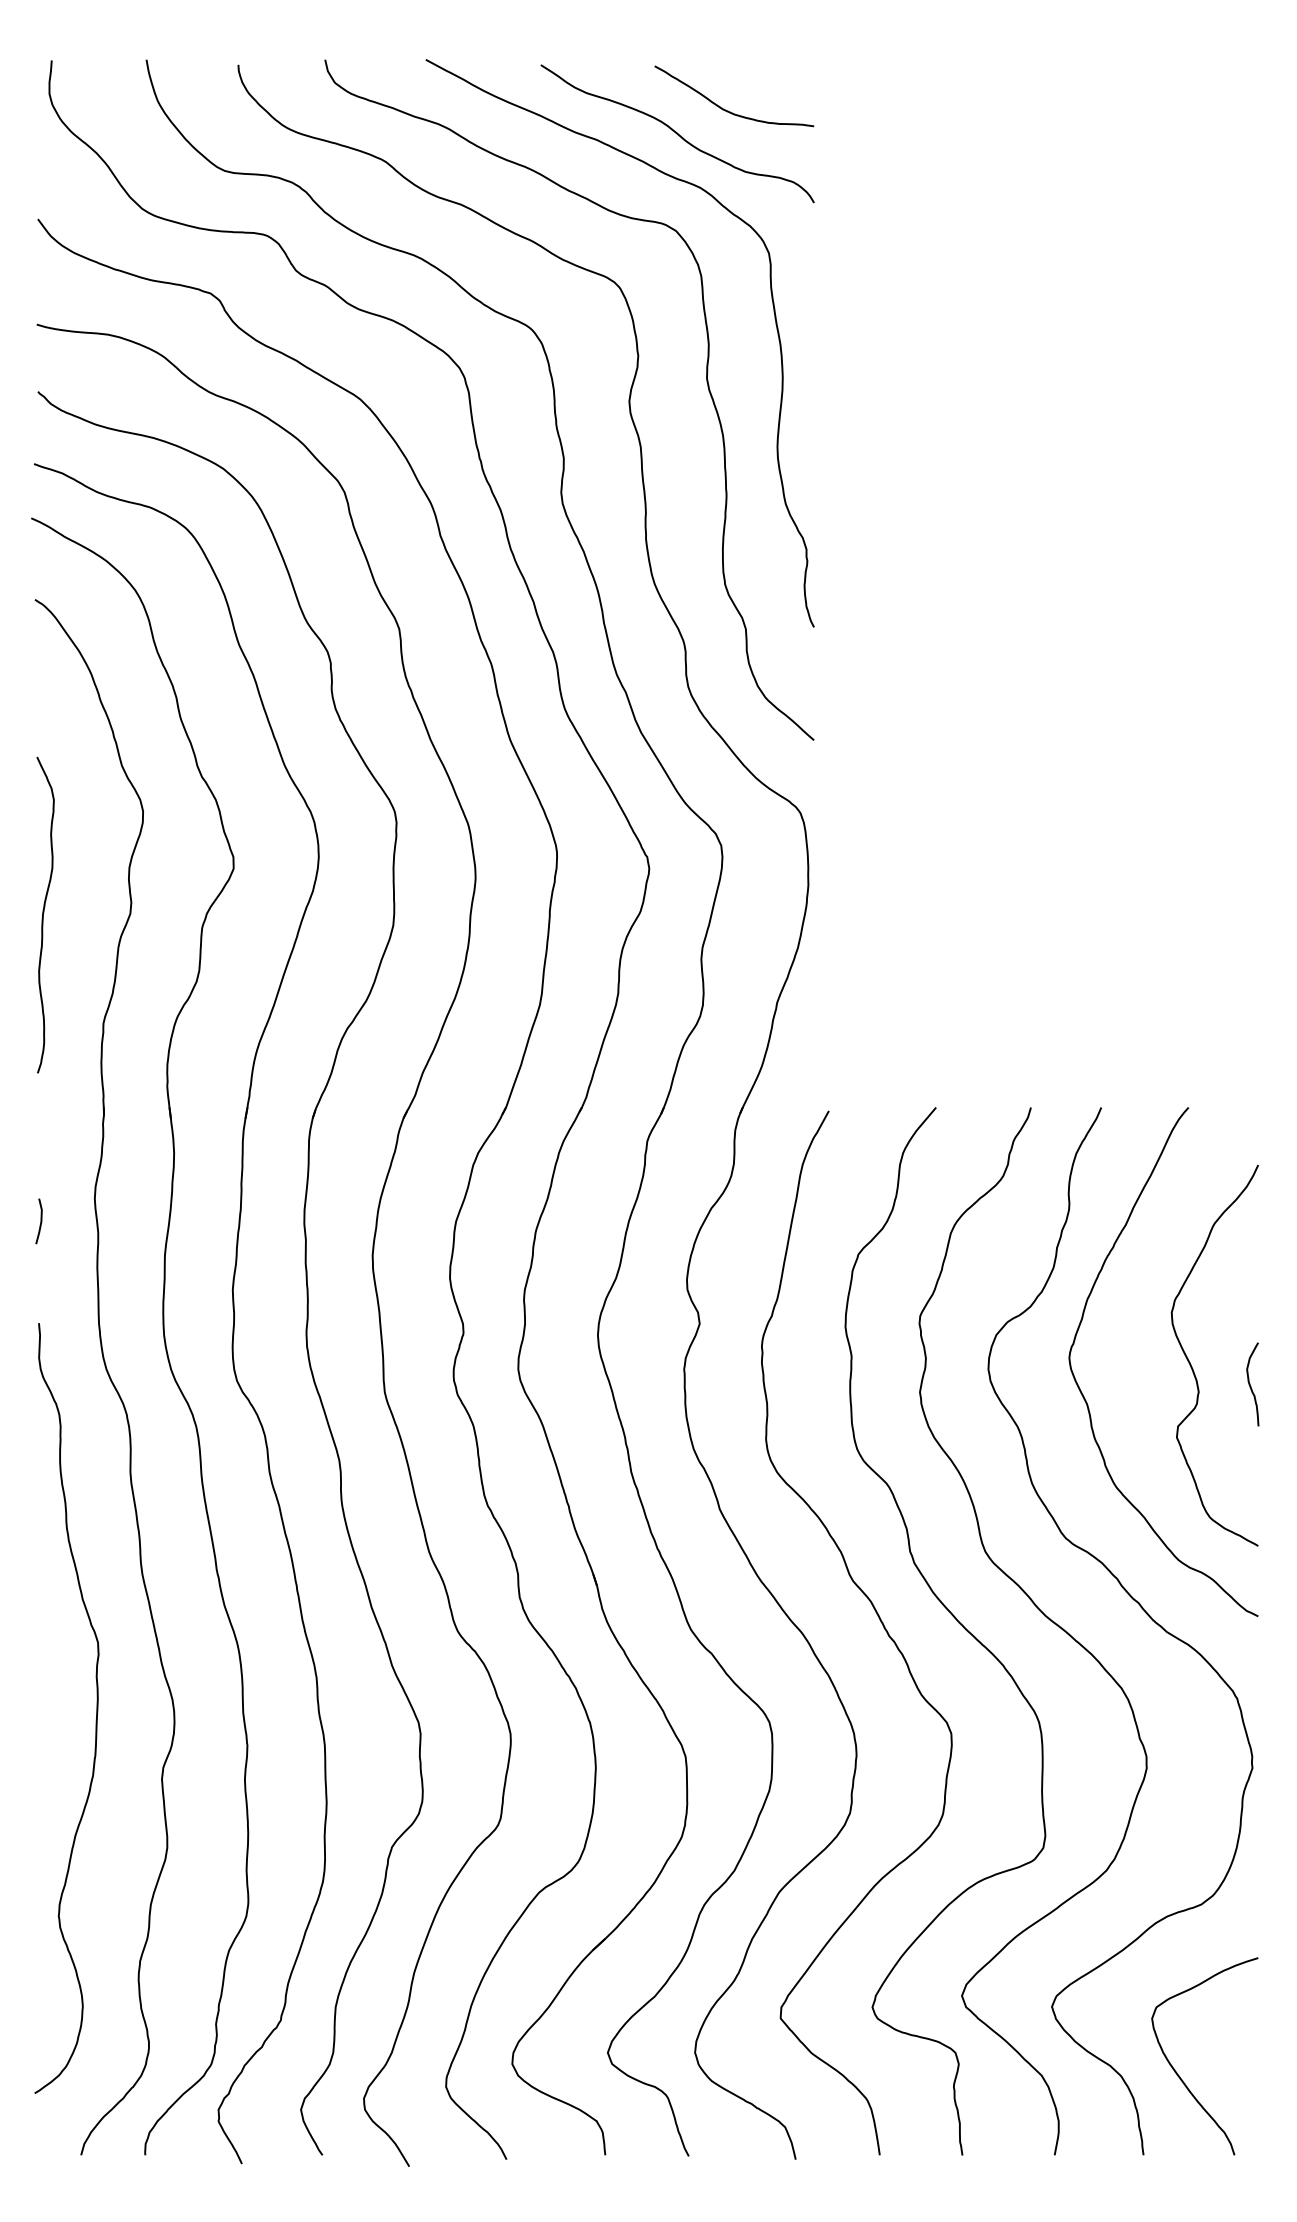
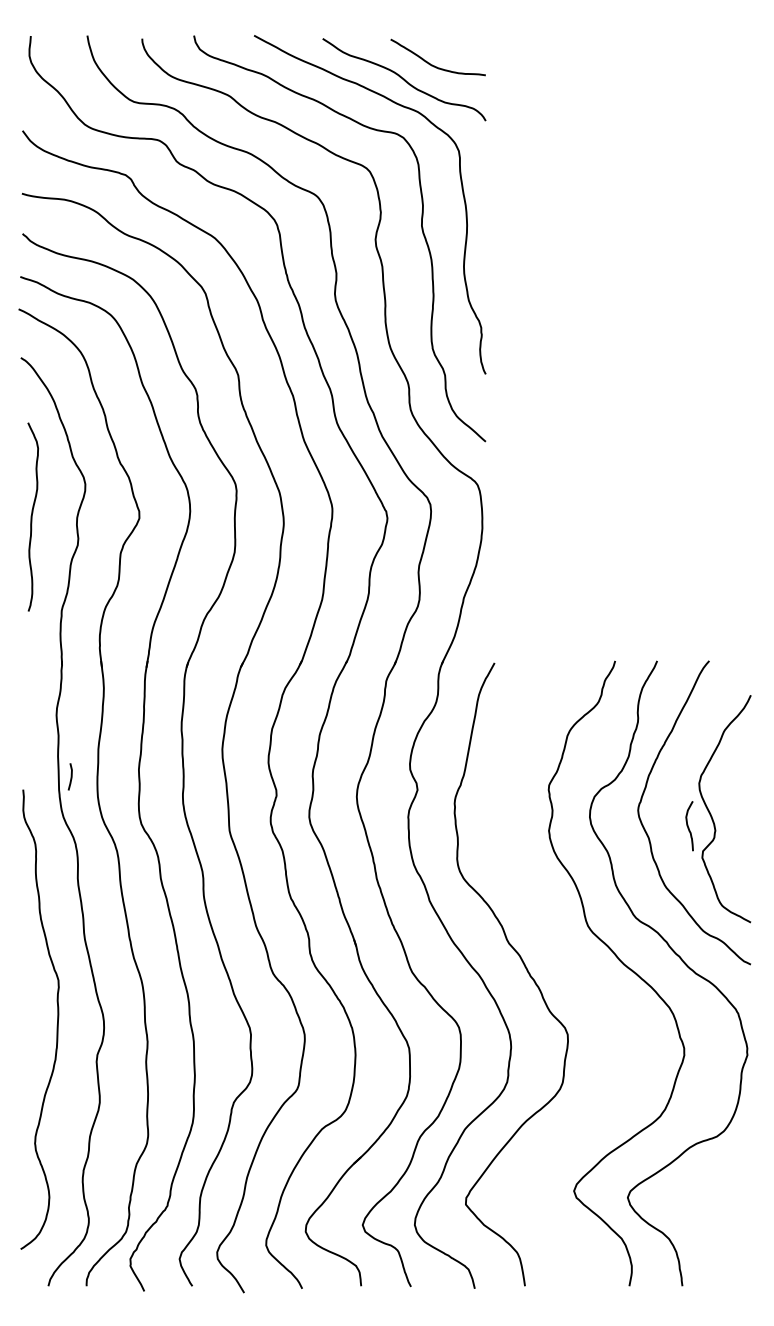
curve: (44, 914) -> (32, 516), moved
curve: (39, 1220) -> (70, 776), moved
curve: (1250, 1384) -> (688, 826), moved
curve: (954, 1619) -> (569, 966), removed
curve: (1177, 2070) -> (702, 1235), removed

